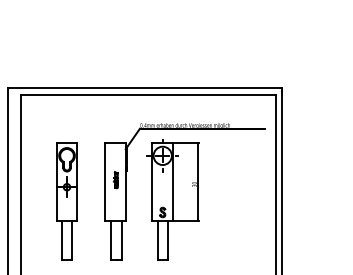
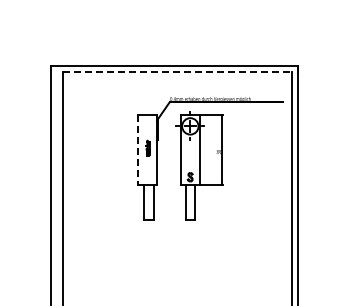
line: (148, 94) -> (177, 71), solid -> dashed
line: (104, 182) -> (138, 150), solid -> dashed
part: (67, 201) -> (104, 167), removed

